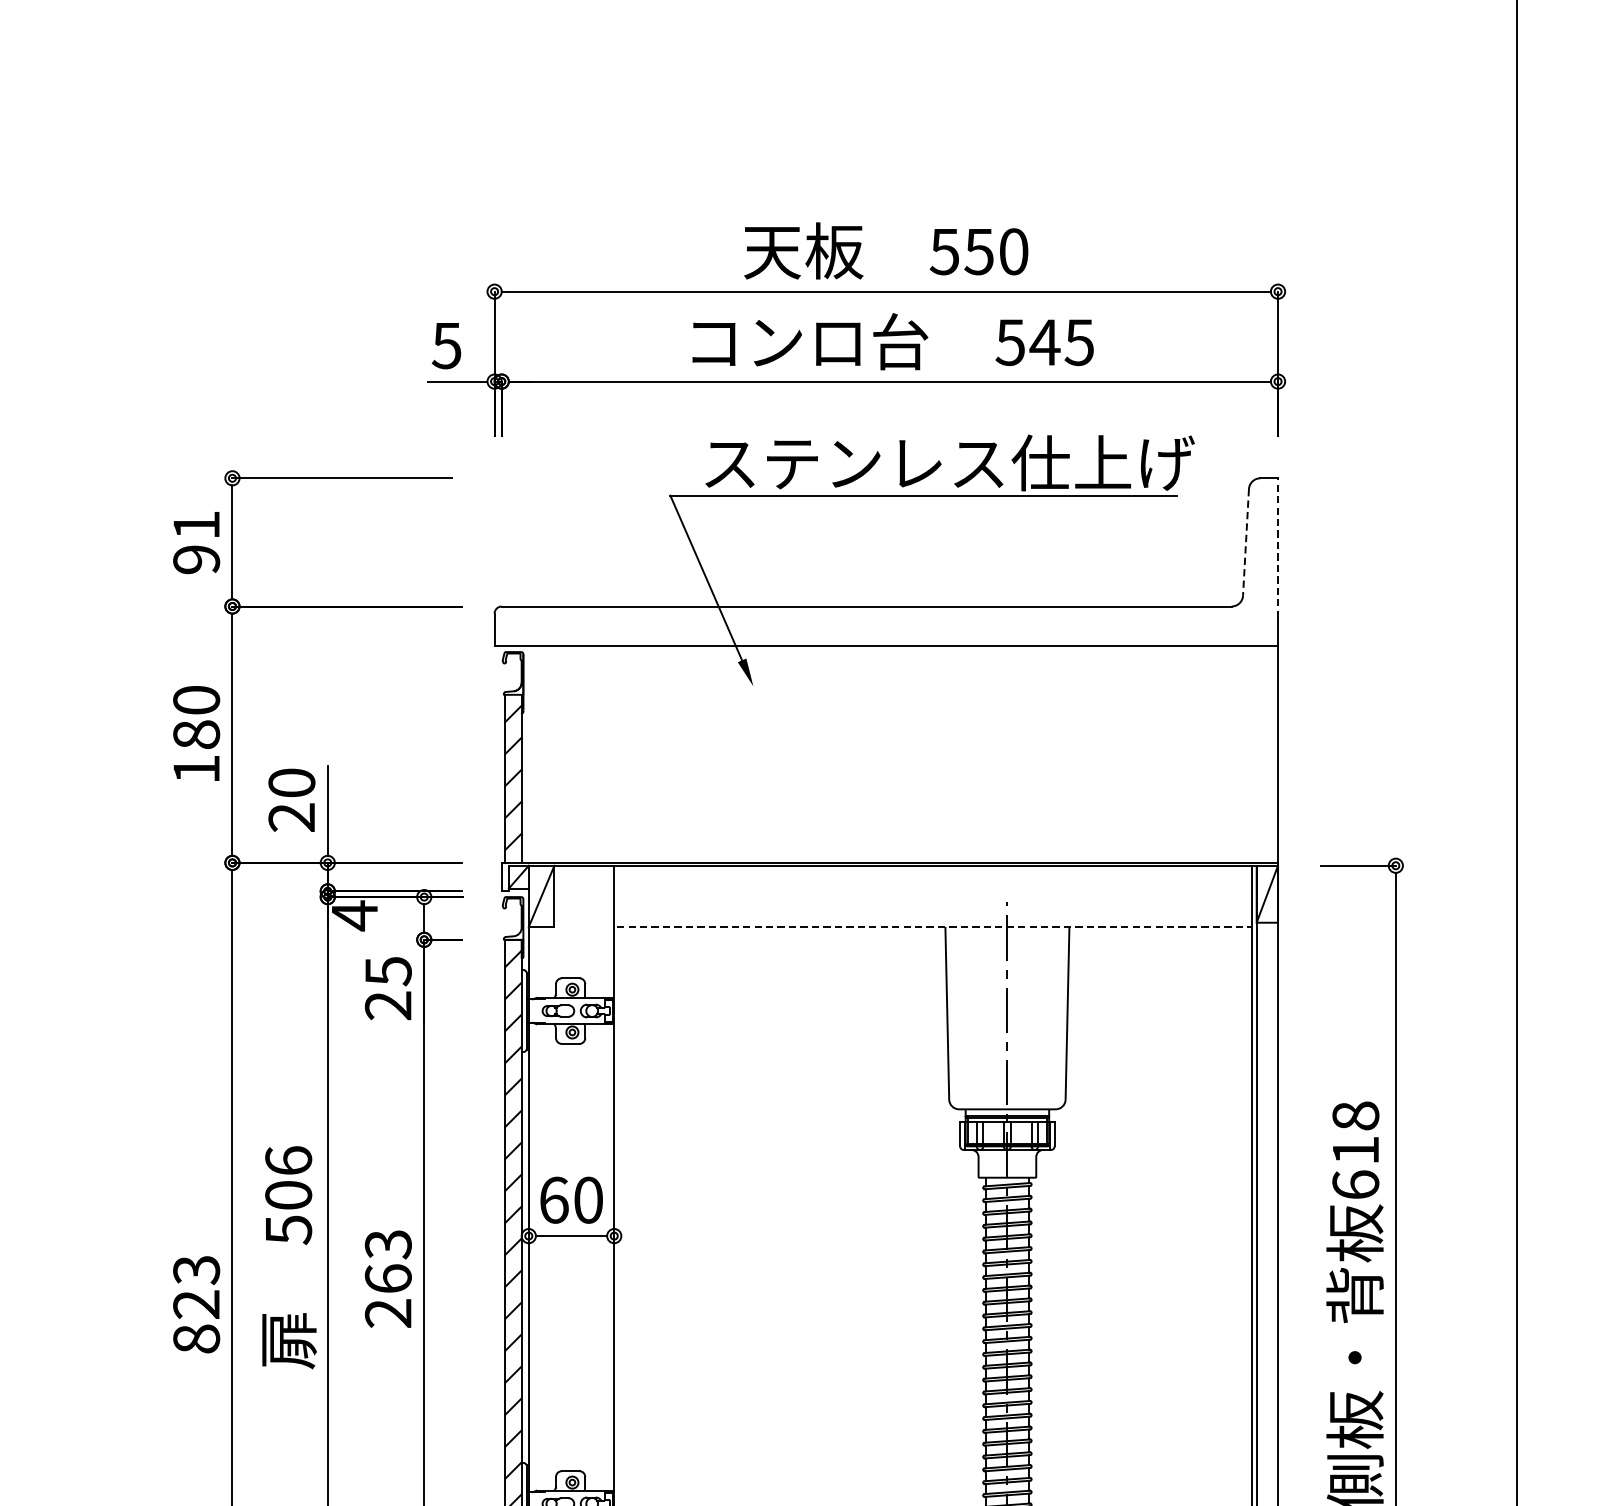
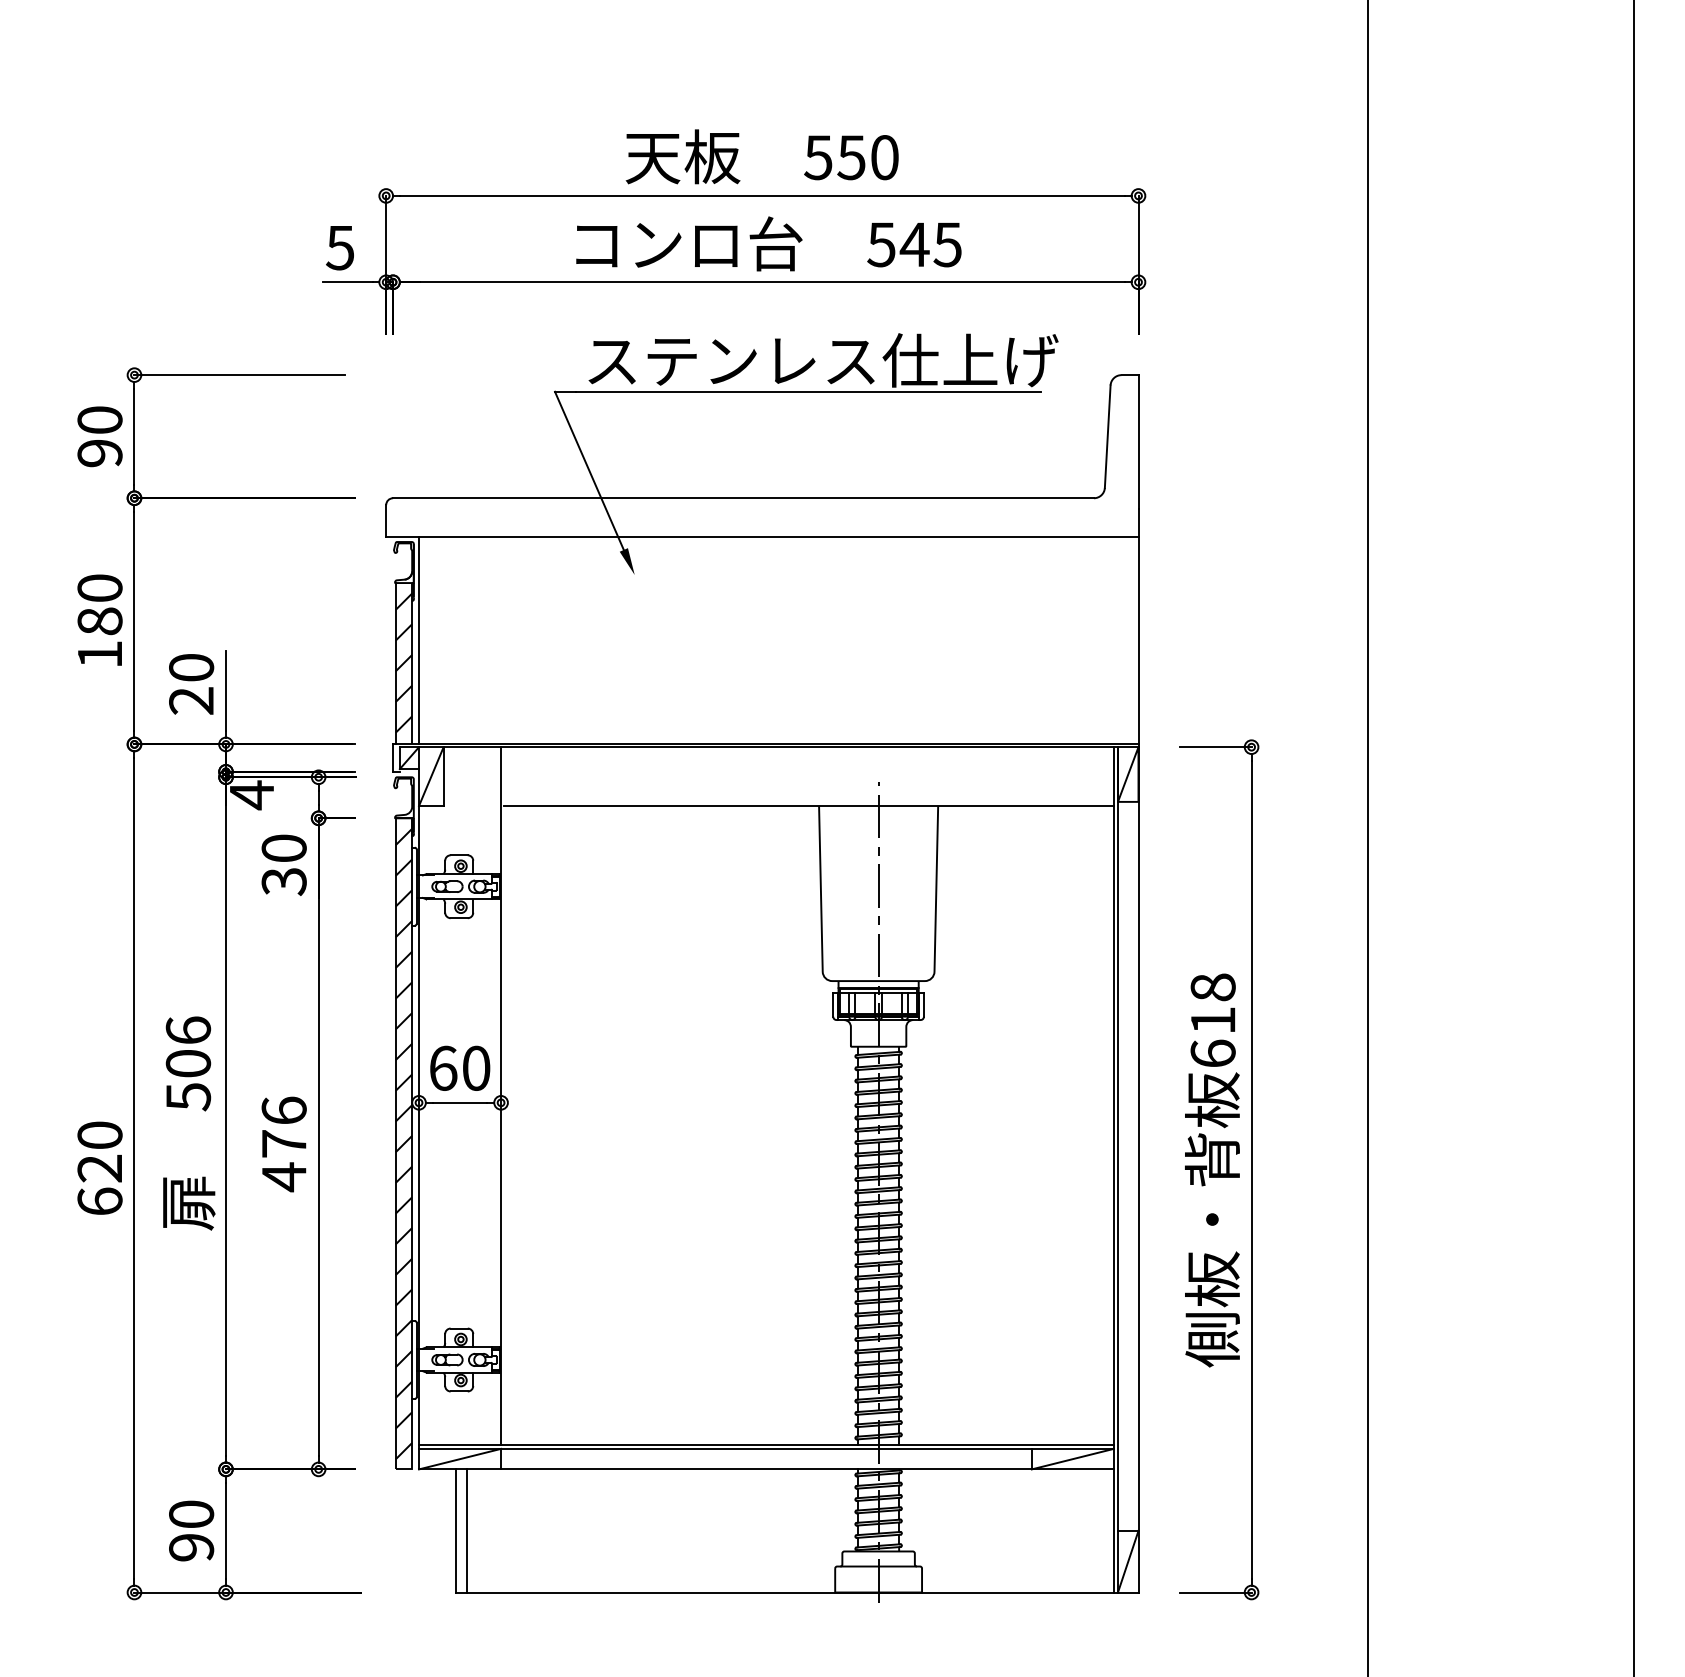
text: (196, 524) -> (99, 419), 91 -> 90
line: (1245, 543) -> (1107, 437), dashed -> solid
line: (1278, 547) -> (1138, 441), dashed -> solid
line: (529, 754) -> (419, 640), added
line: (935, 927) -> (809, 806), dashed -> solid
text: (387, 988) -> (283, 865), 25 -> 30
text: (387, 1279) -> (283, 1144), 263 -> 476
text: (196, 1304) -> (99, 1168), 823 -> 620

